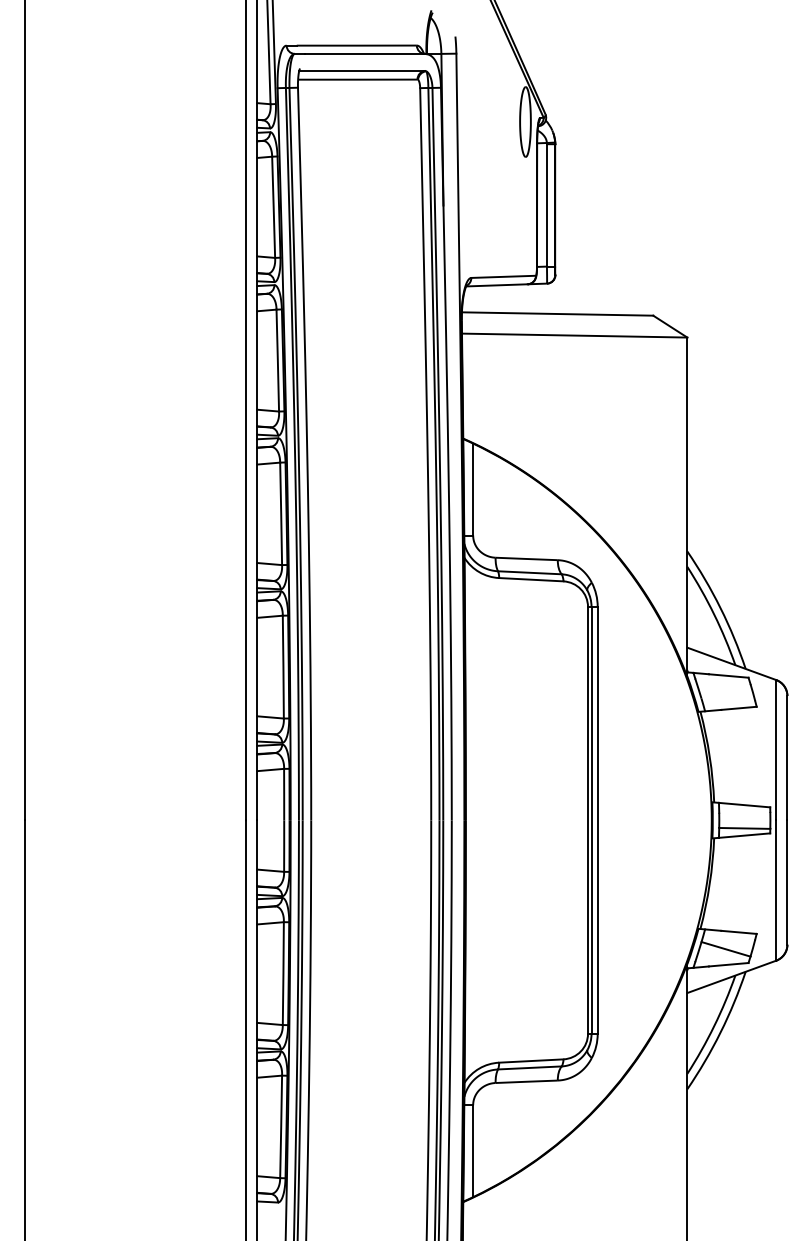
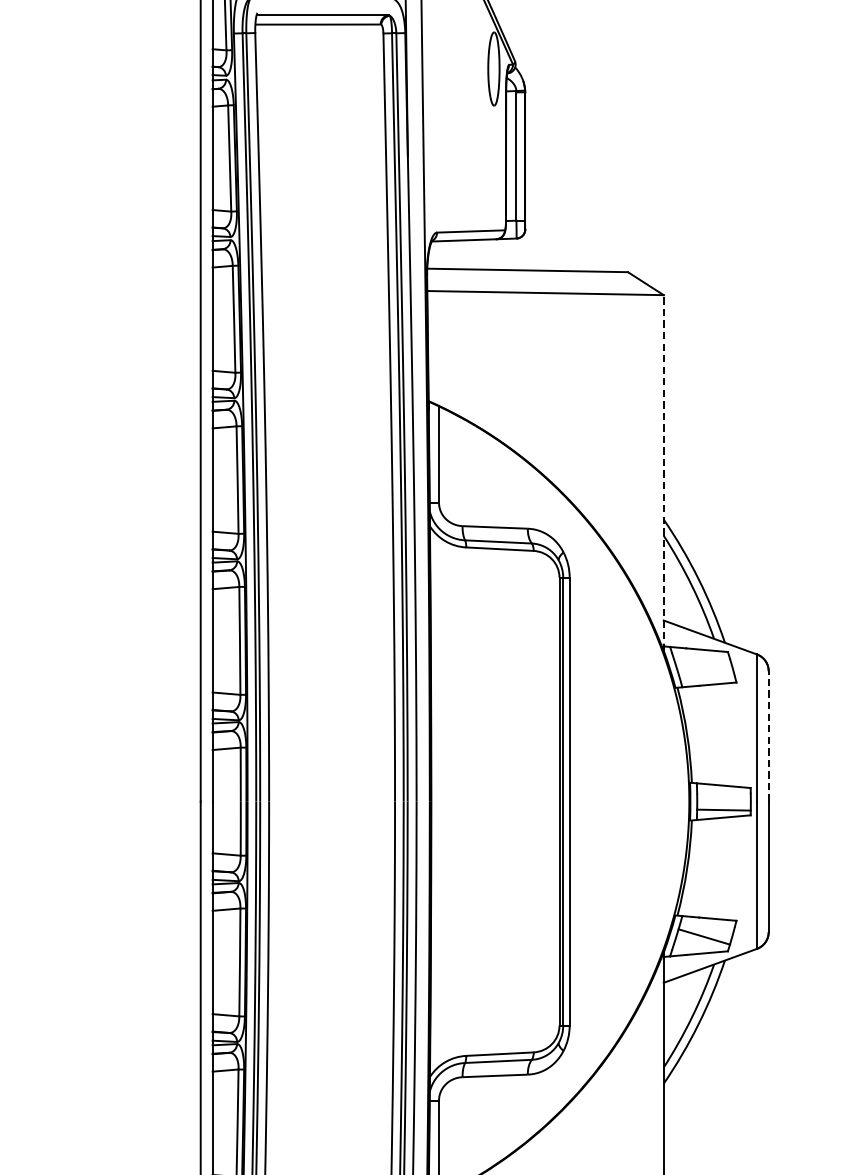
line: (687, 507) -> (663, 473), solid -> dashed
line: (787, 757) -> (768, 735), solid -> dashed

